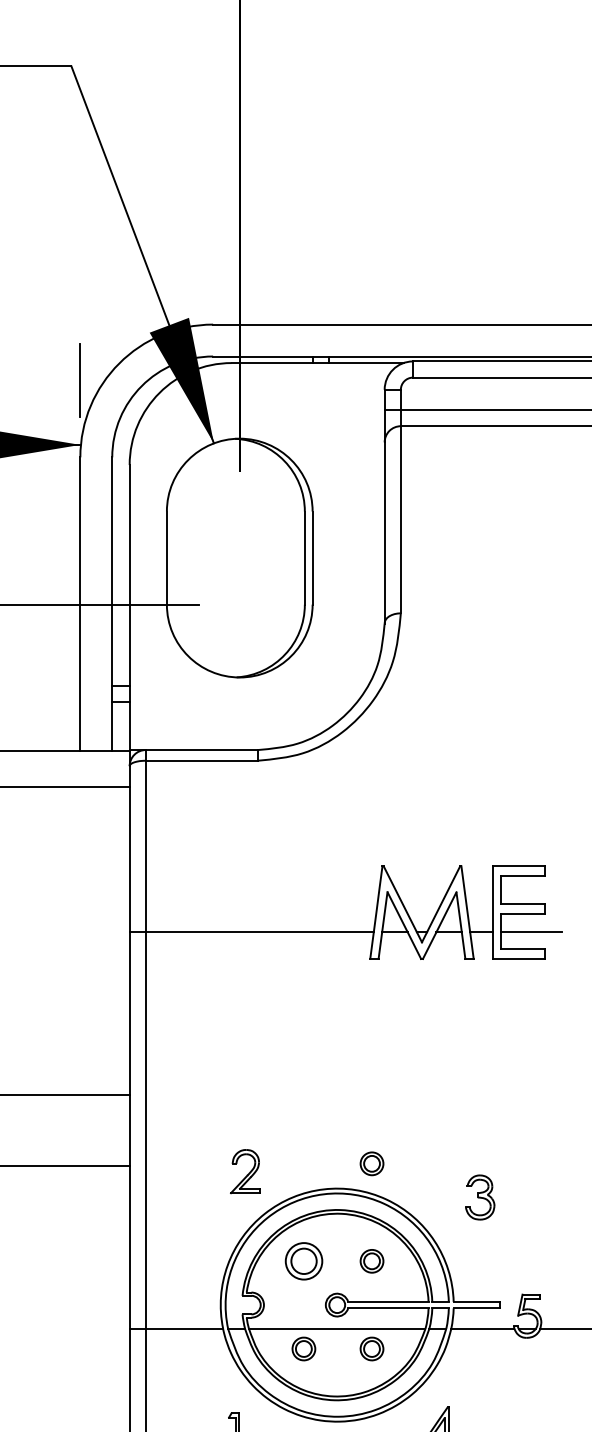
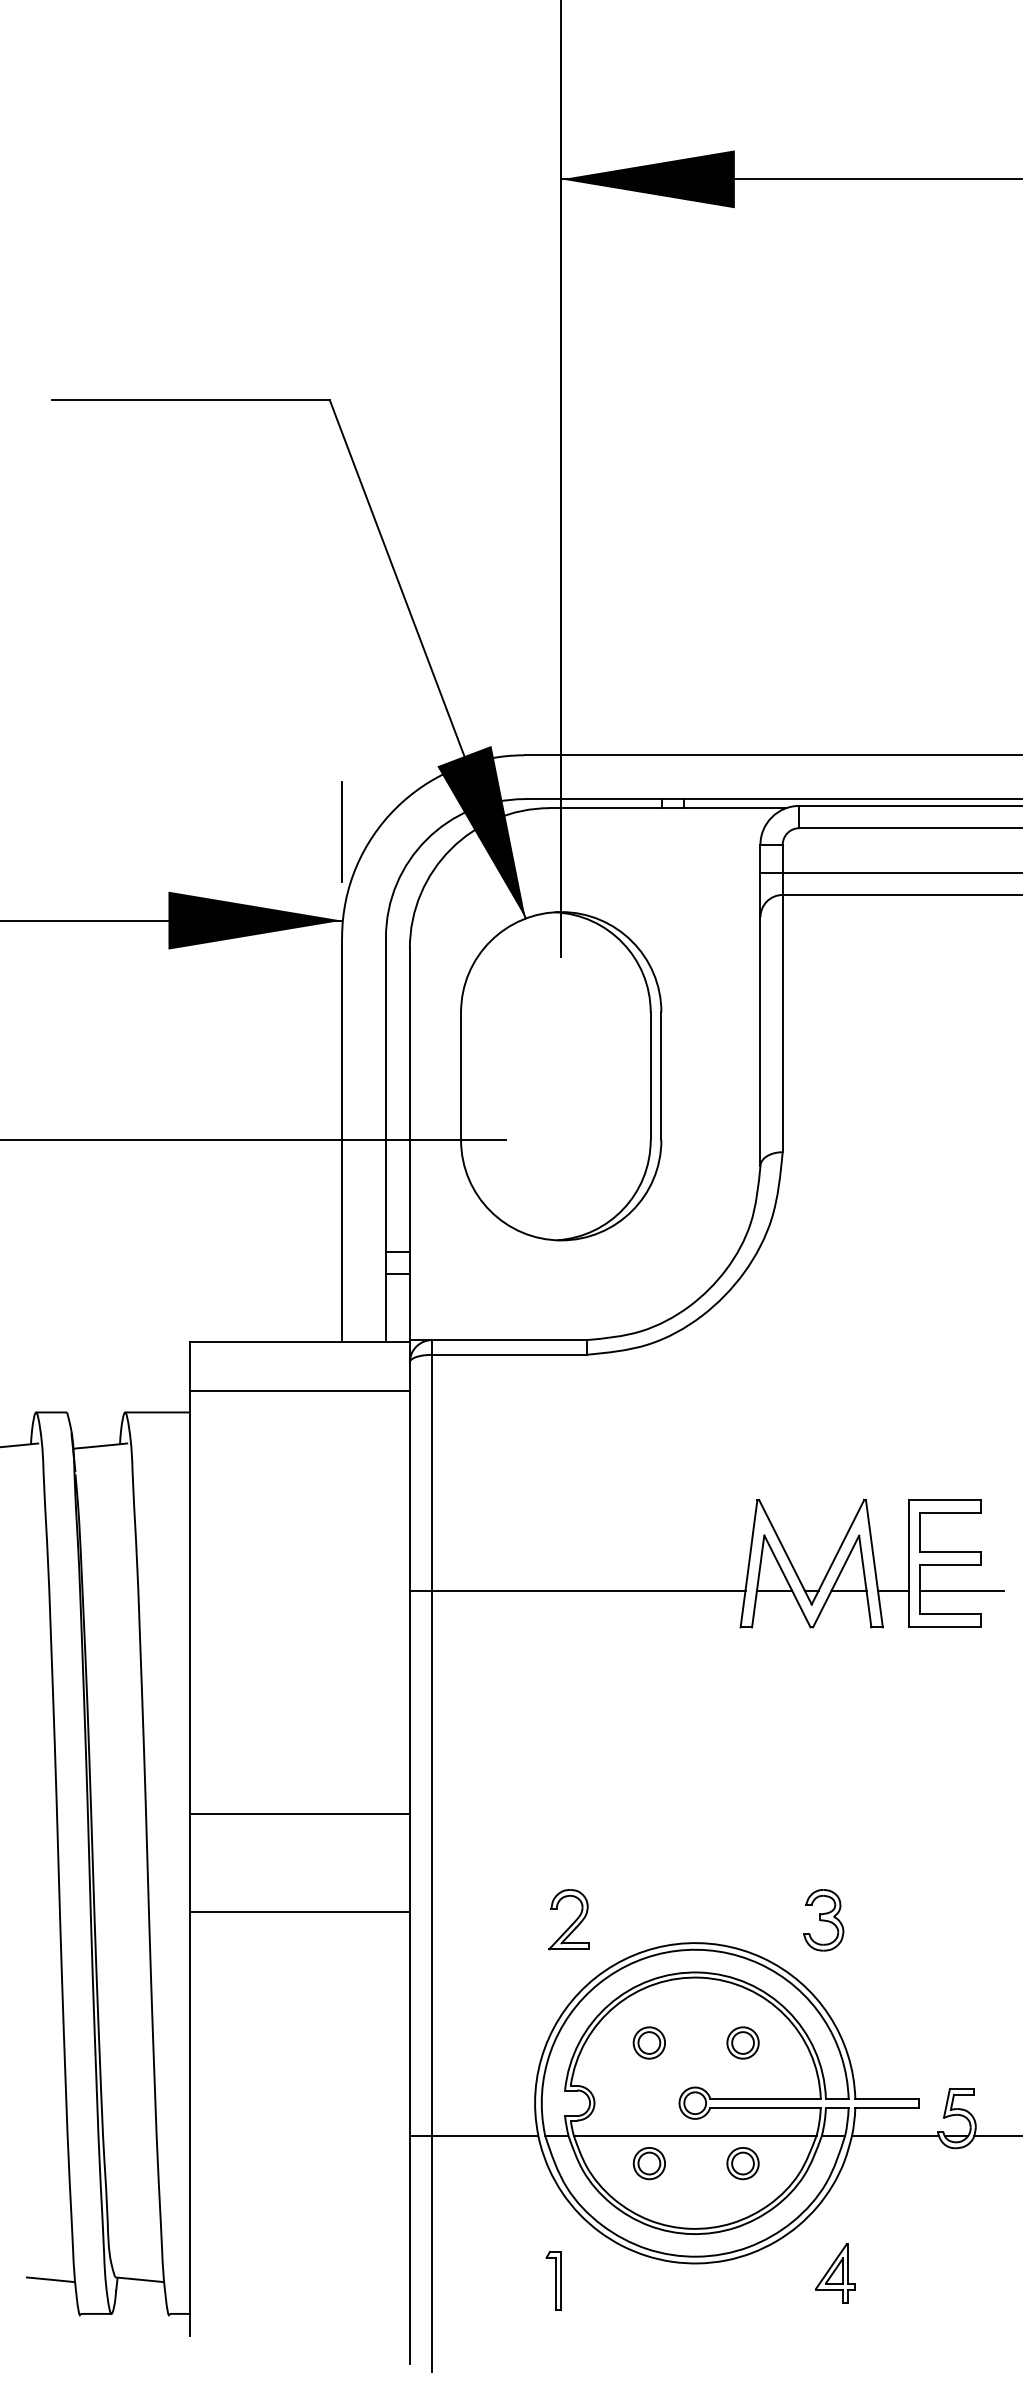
part: (371, 1163) -> (742, 1908), removed
part: (480, 1197) -> (823, 1920), moved
part: (303, 1260) -> (648, 2042), size x0.62

